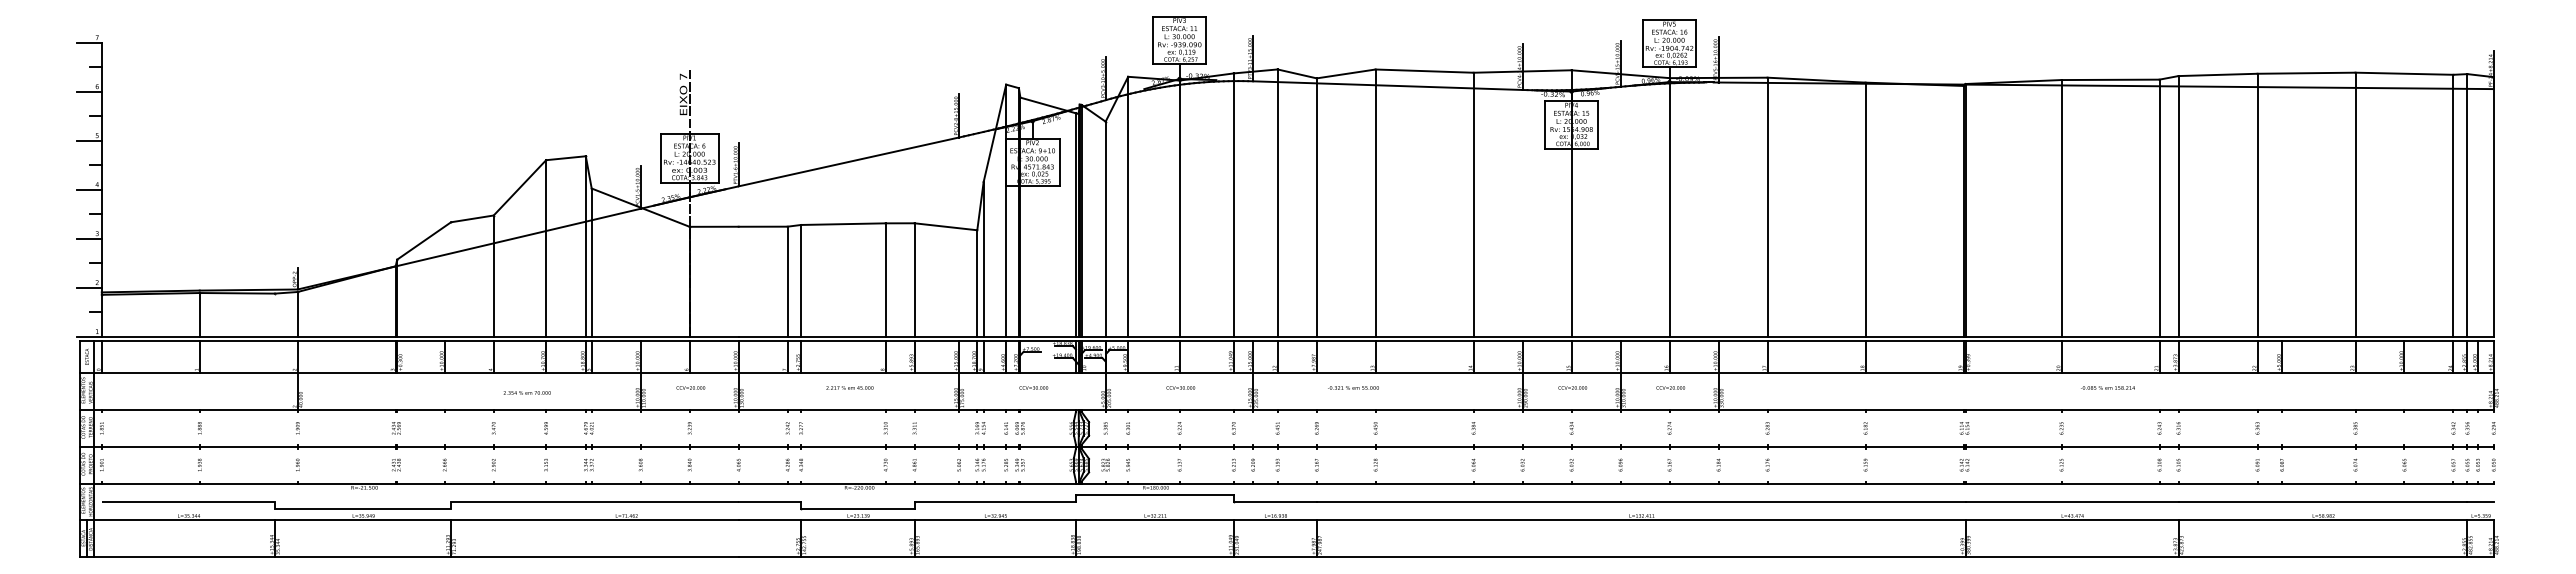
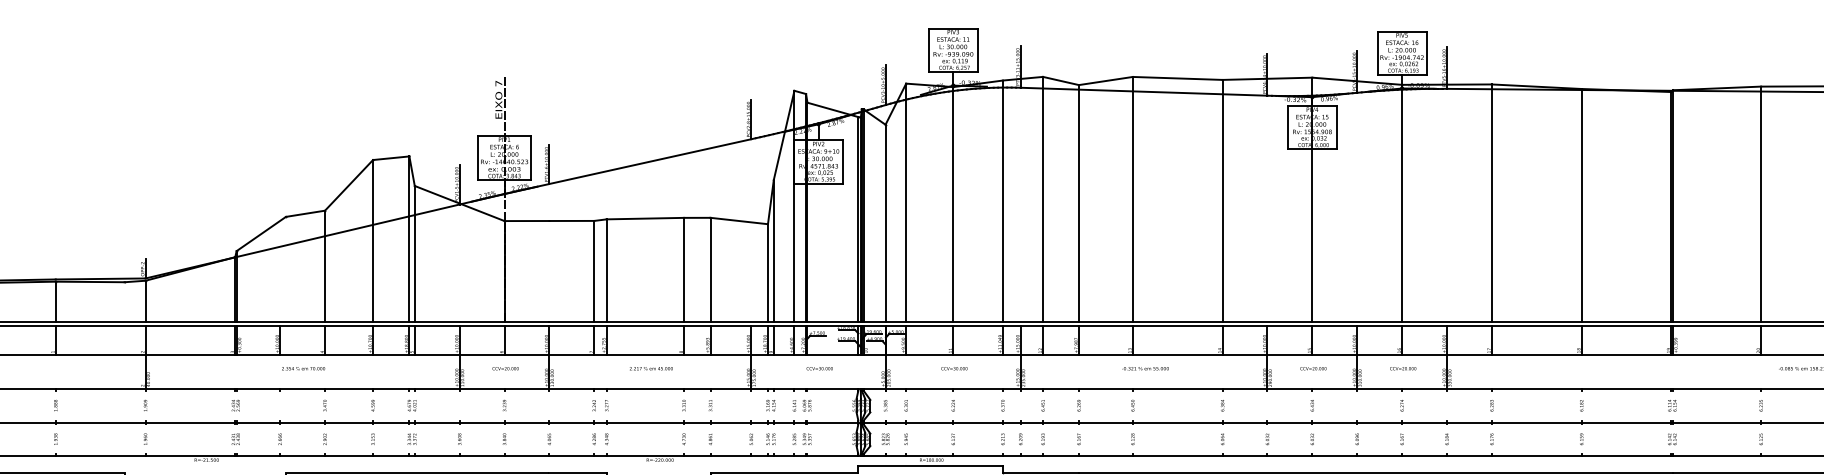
text: (1353, 387) -> (1145, 368), moved
text: (526, 392) -> (302, 368), moved

